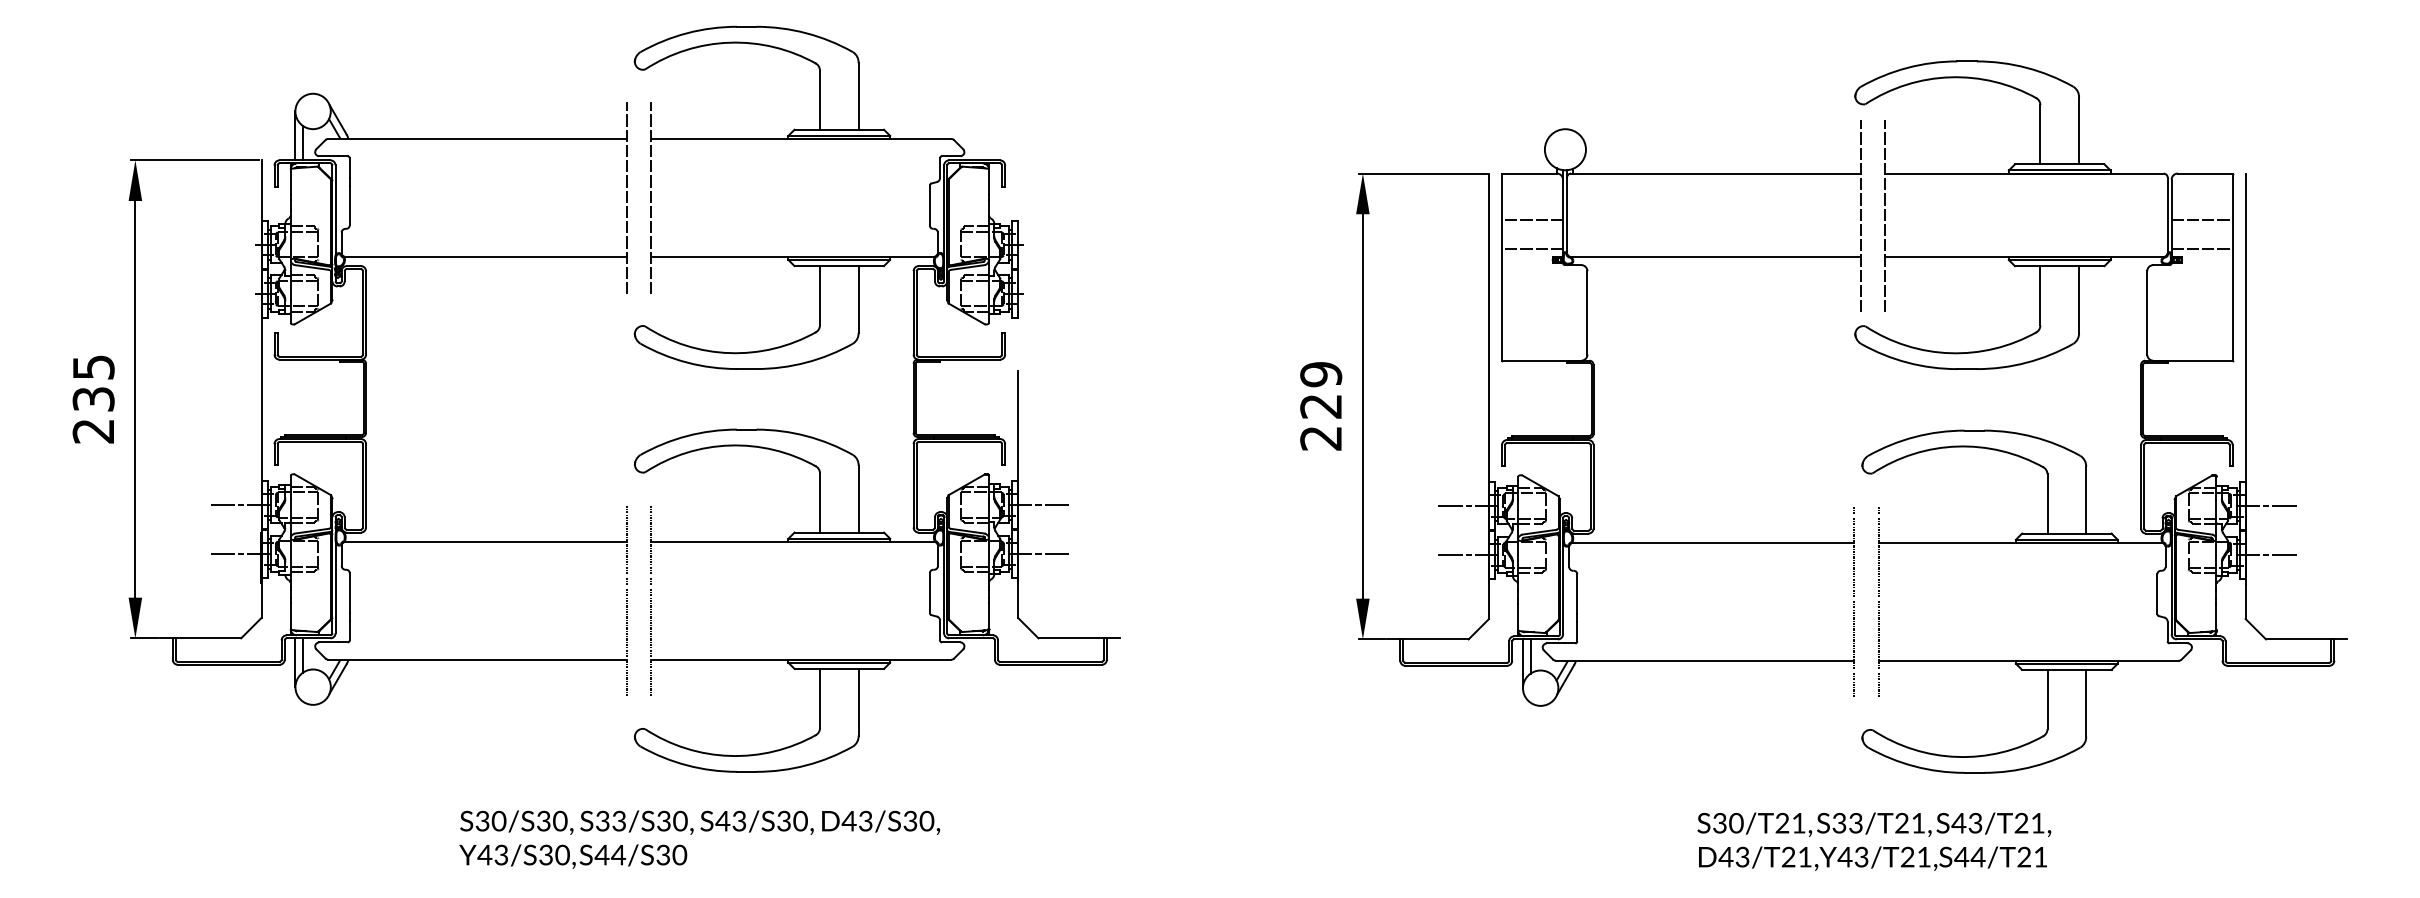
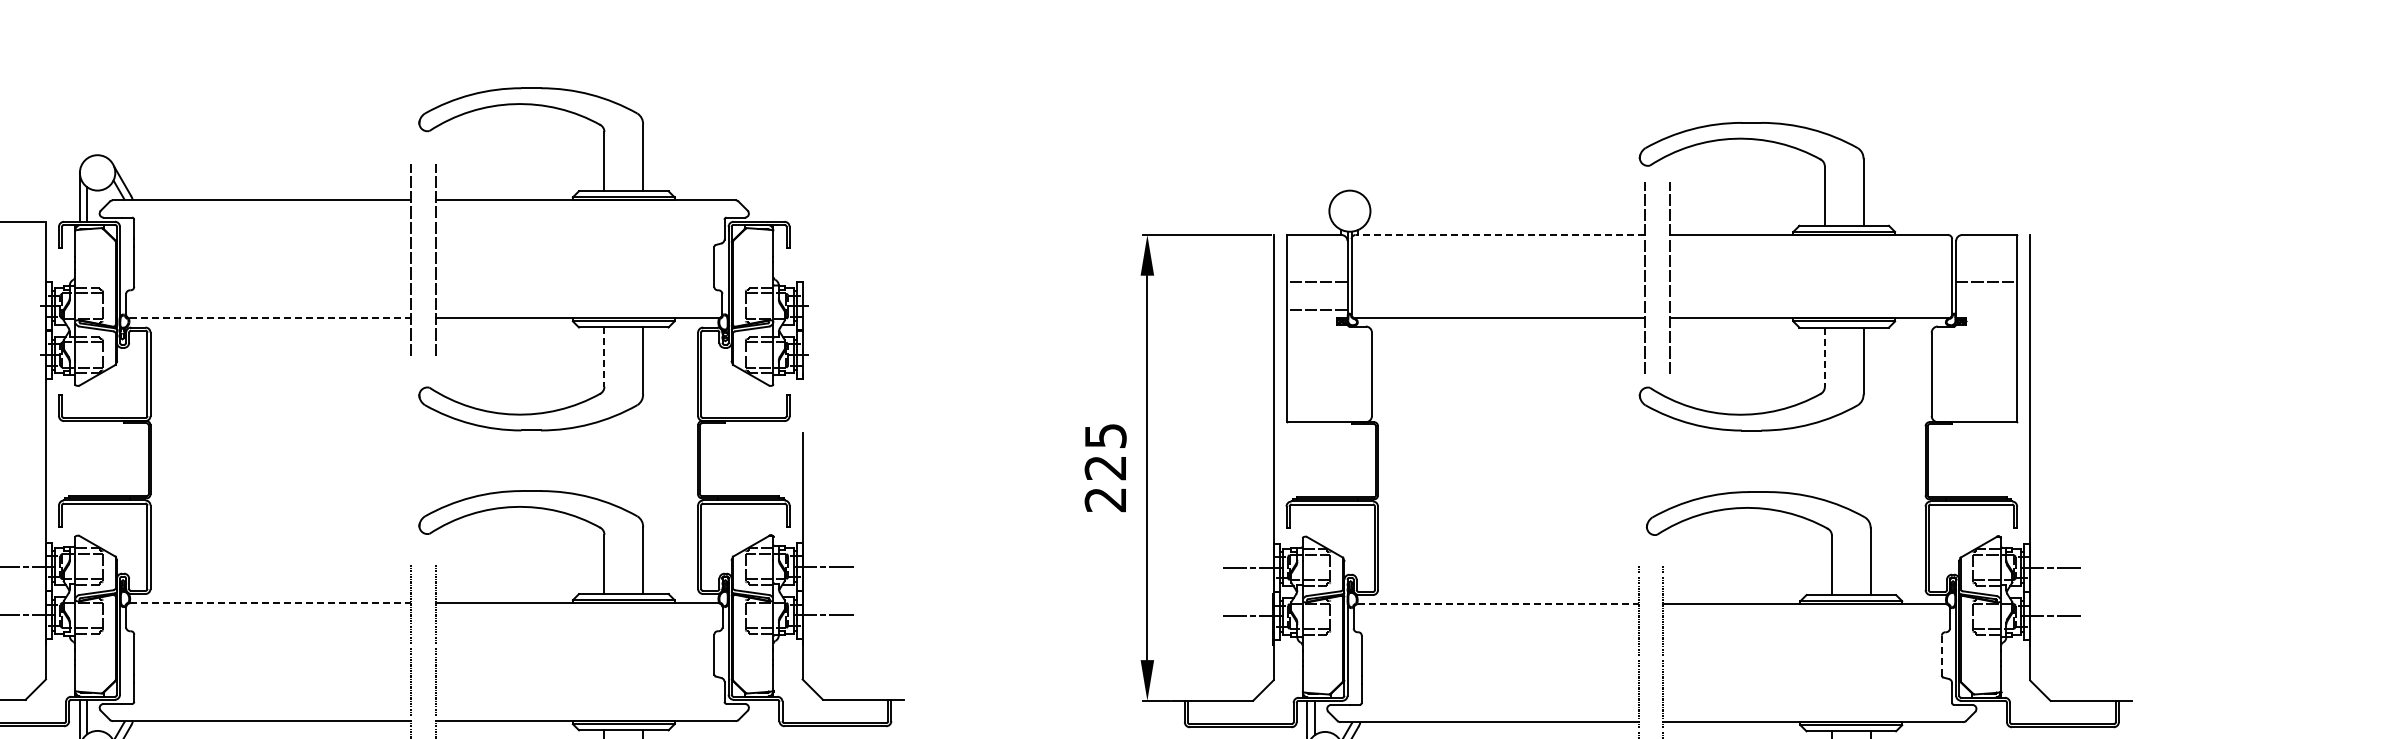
line: (1715, 173) -> (1499, 234), solid -> dashed
line: (2201, 248) -> (1985, 309), removed
line: (486, 256) -> (270, 317), solid -> dashed
line: (819, 295) -> (603, 356), solid -> dashed
line: (2040, 295) -> (1824, 356), solid -> dashed
text: (1321, 374) -> (1105, 435), 229 -> 225
line: (486, 541) -> (270, 602), solid -> dashed
line: (1714, 542) -> (1498, 603), solid -> dashed
line: (2157, 594) -> (1941, 655), solid -> dashed

